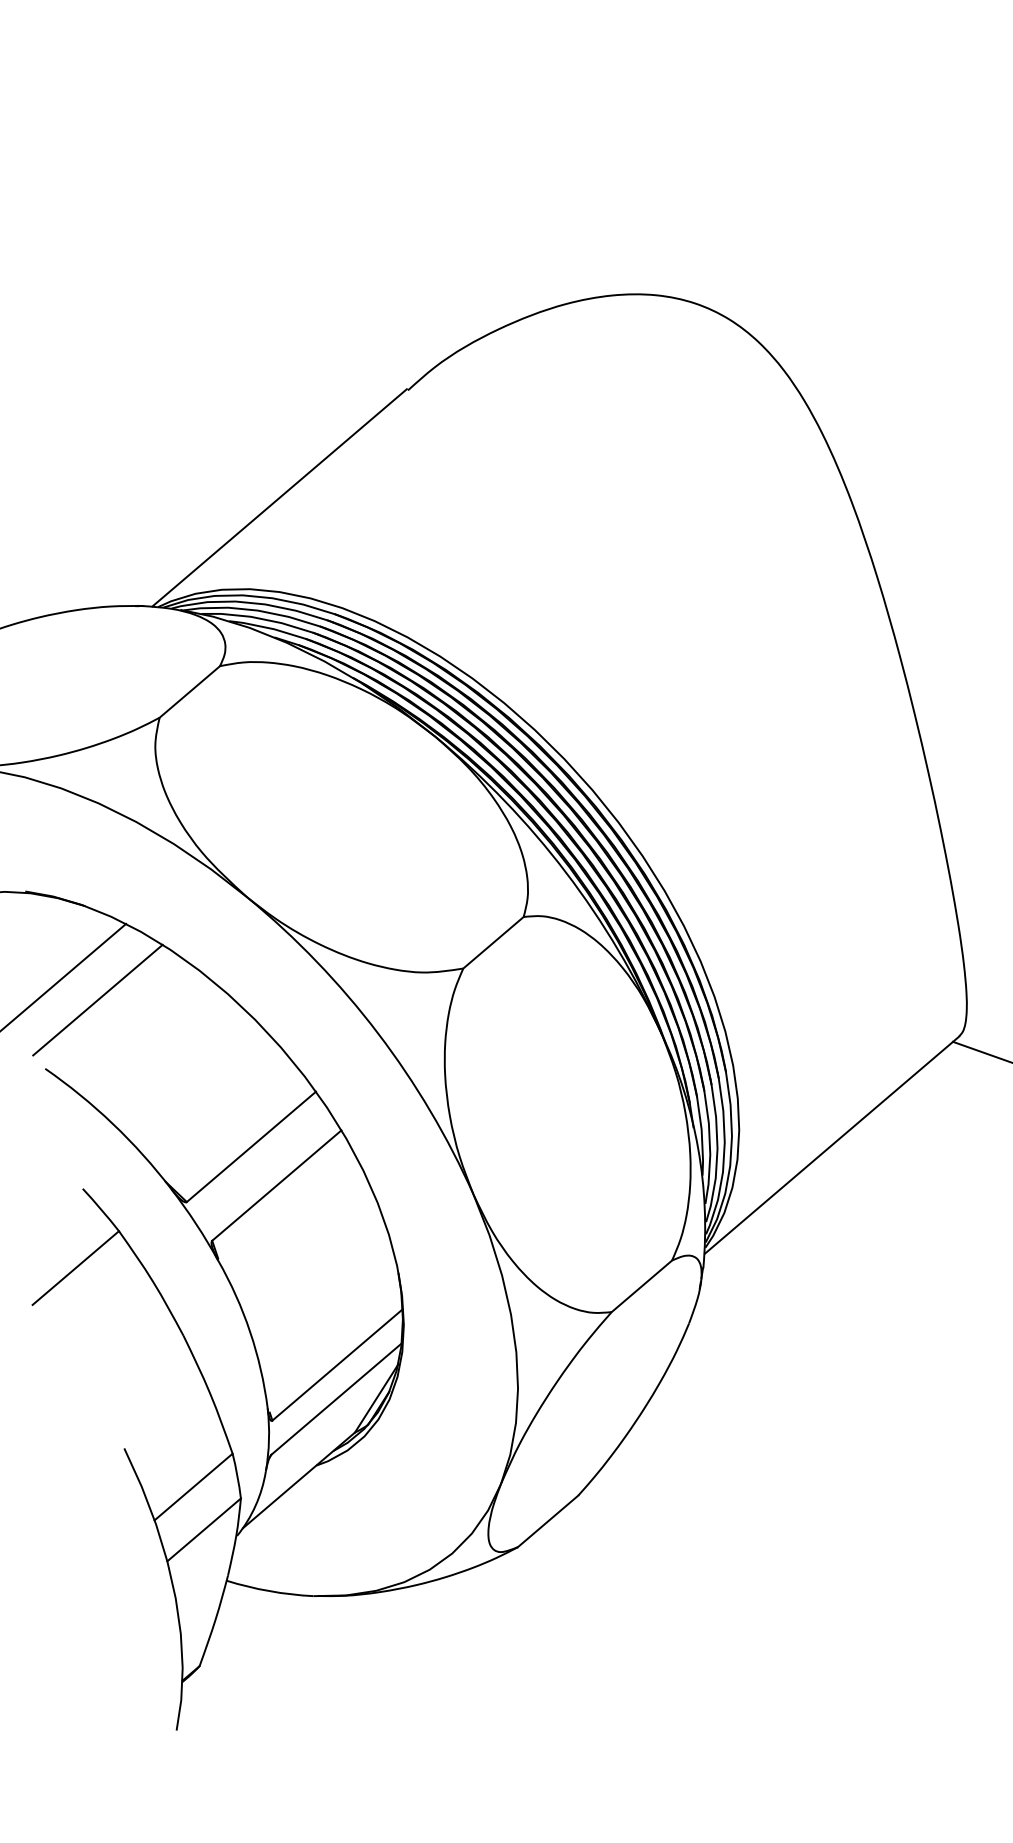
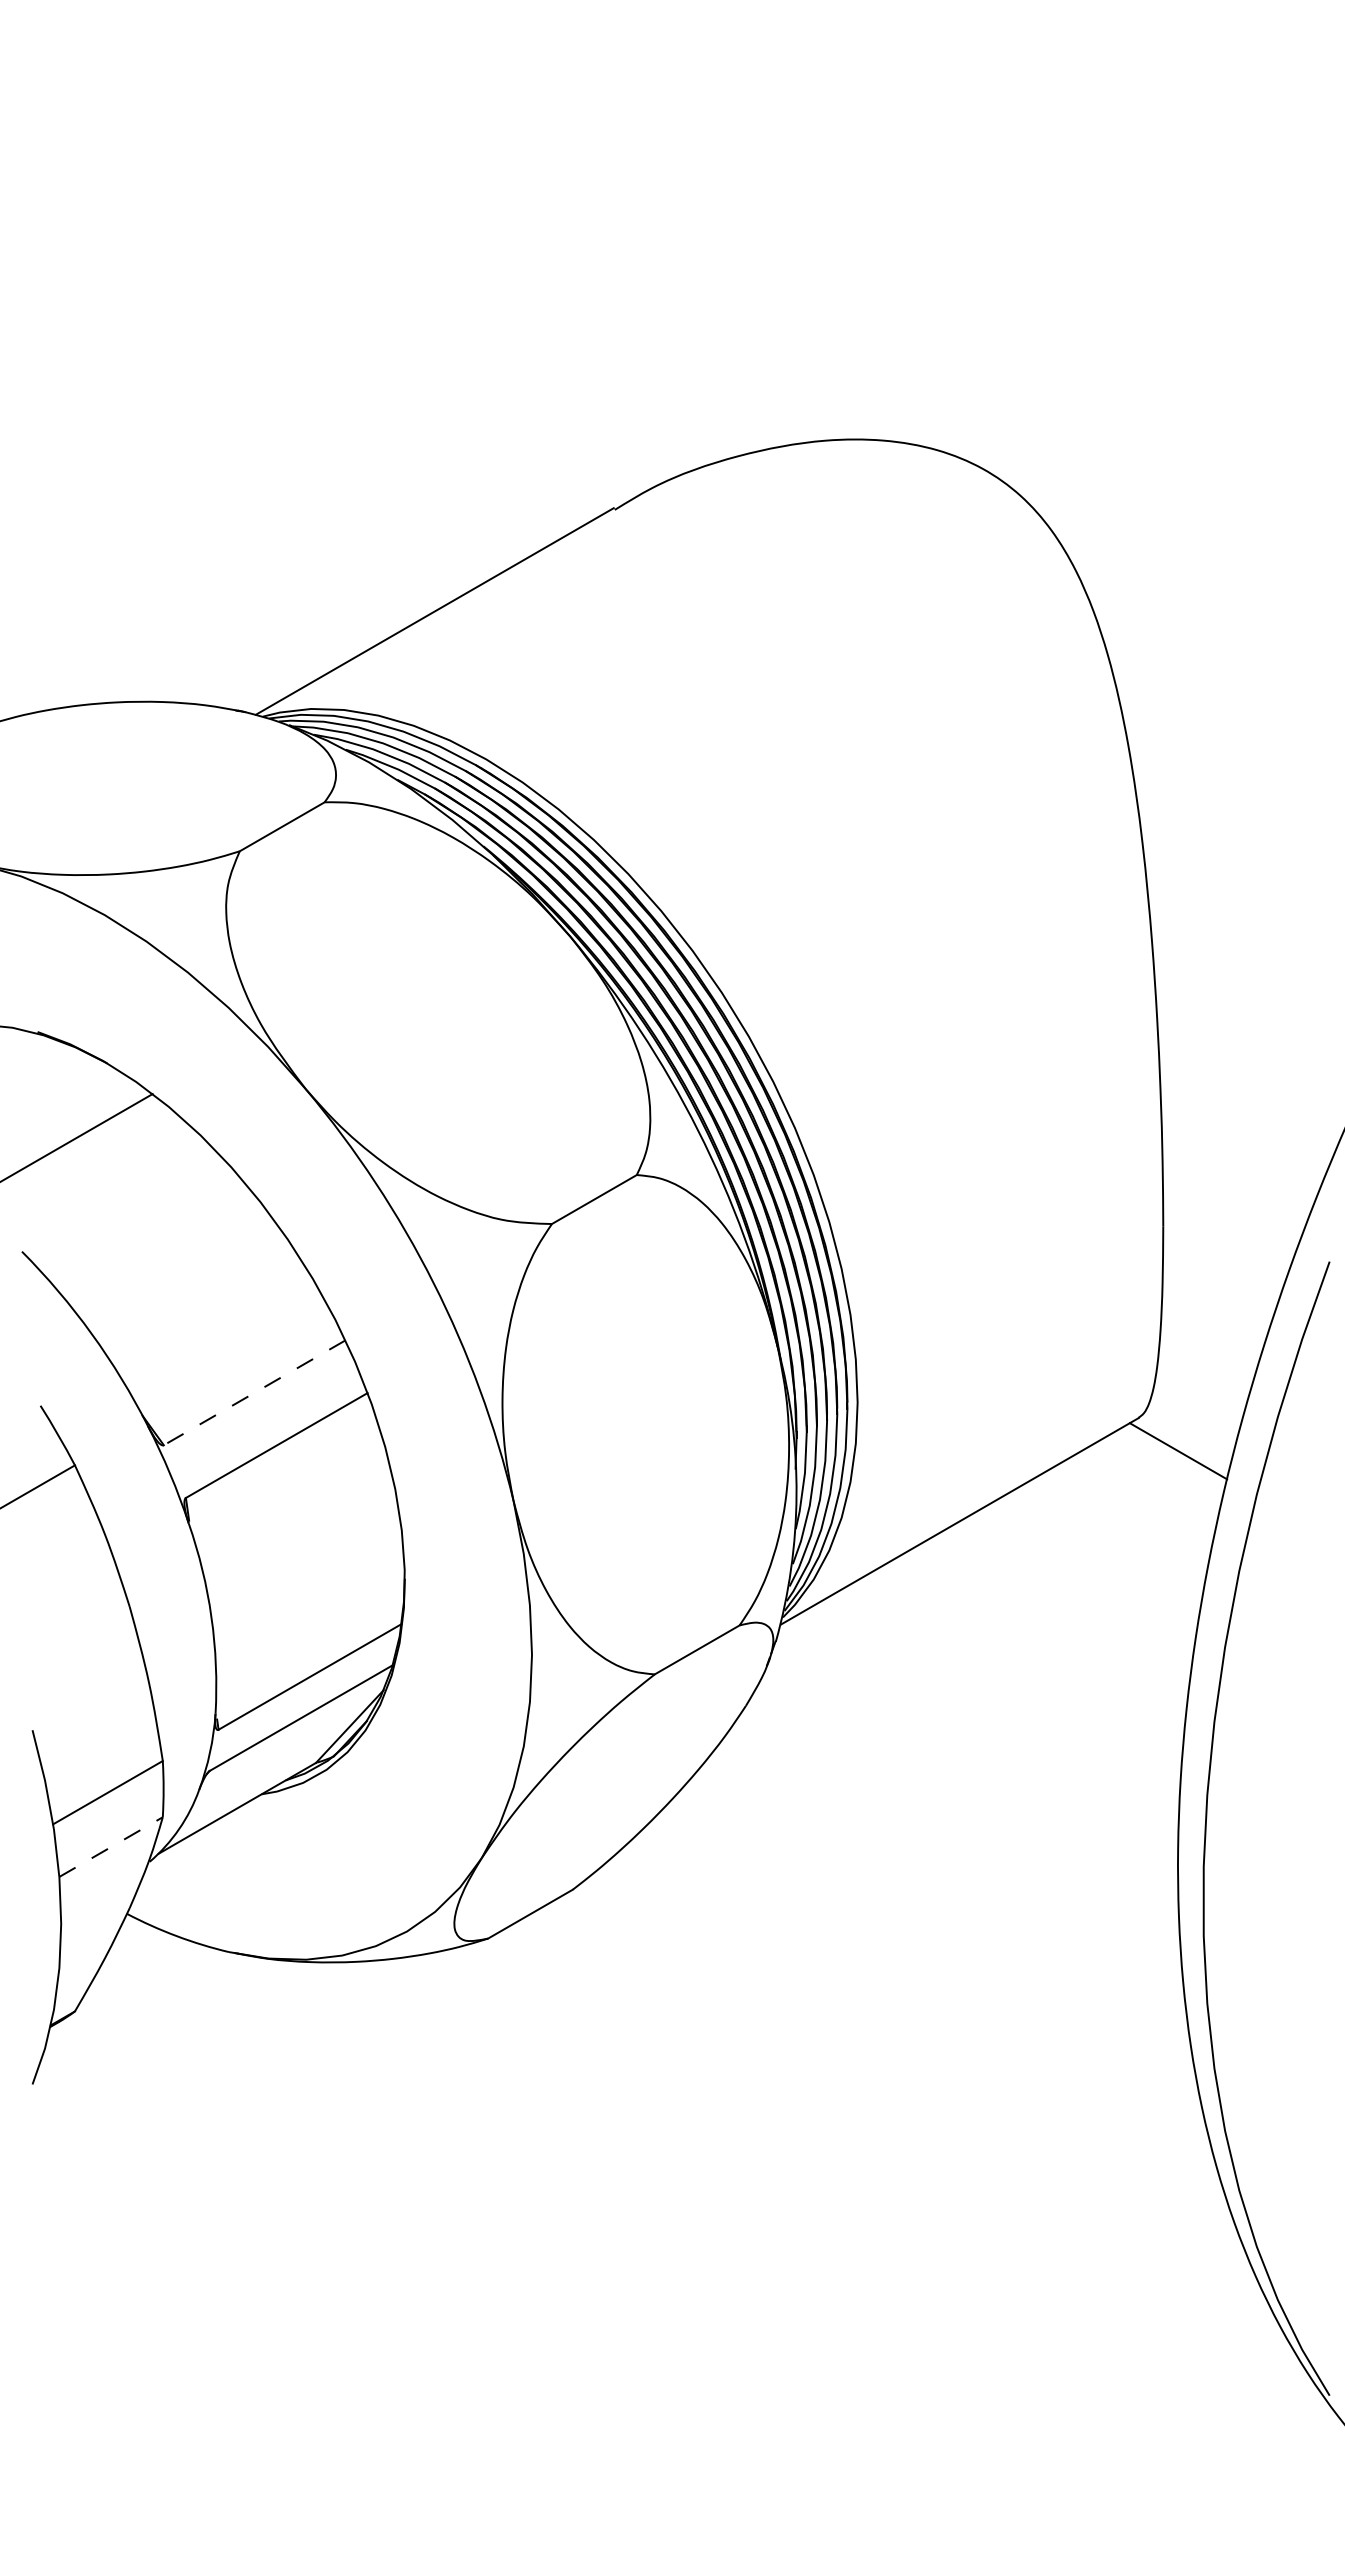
line: (97, 999) -> (101, 1179), removed
line: (251, 1146) -> (254, 1392), solid -> dashed
line: (204, 1530) -> (111, 1847), solid -> dashed

